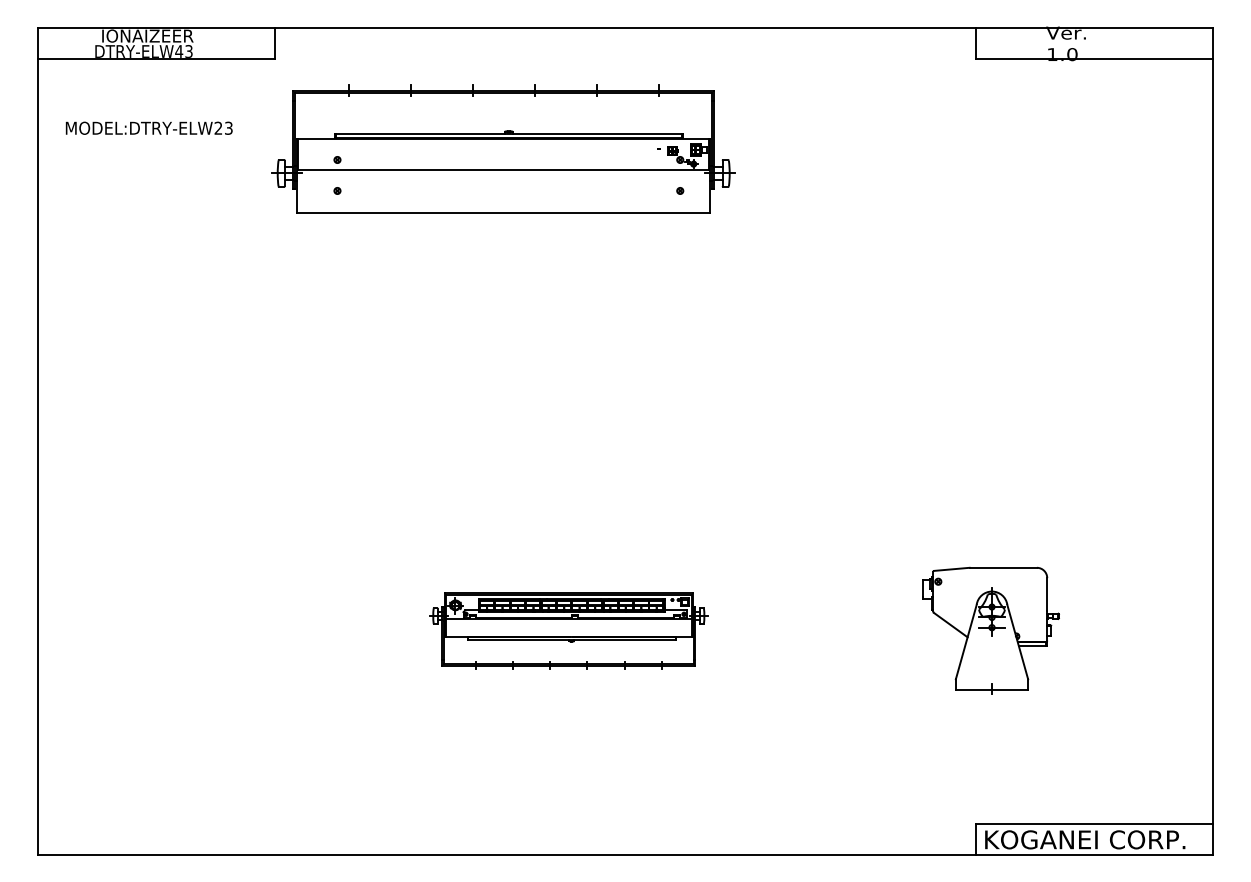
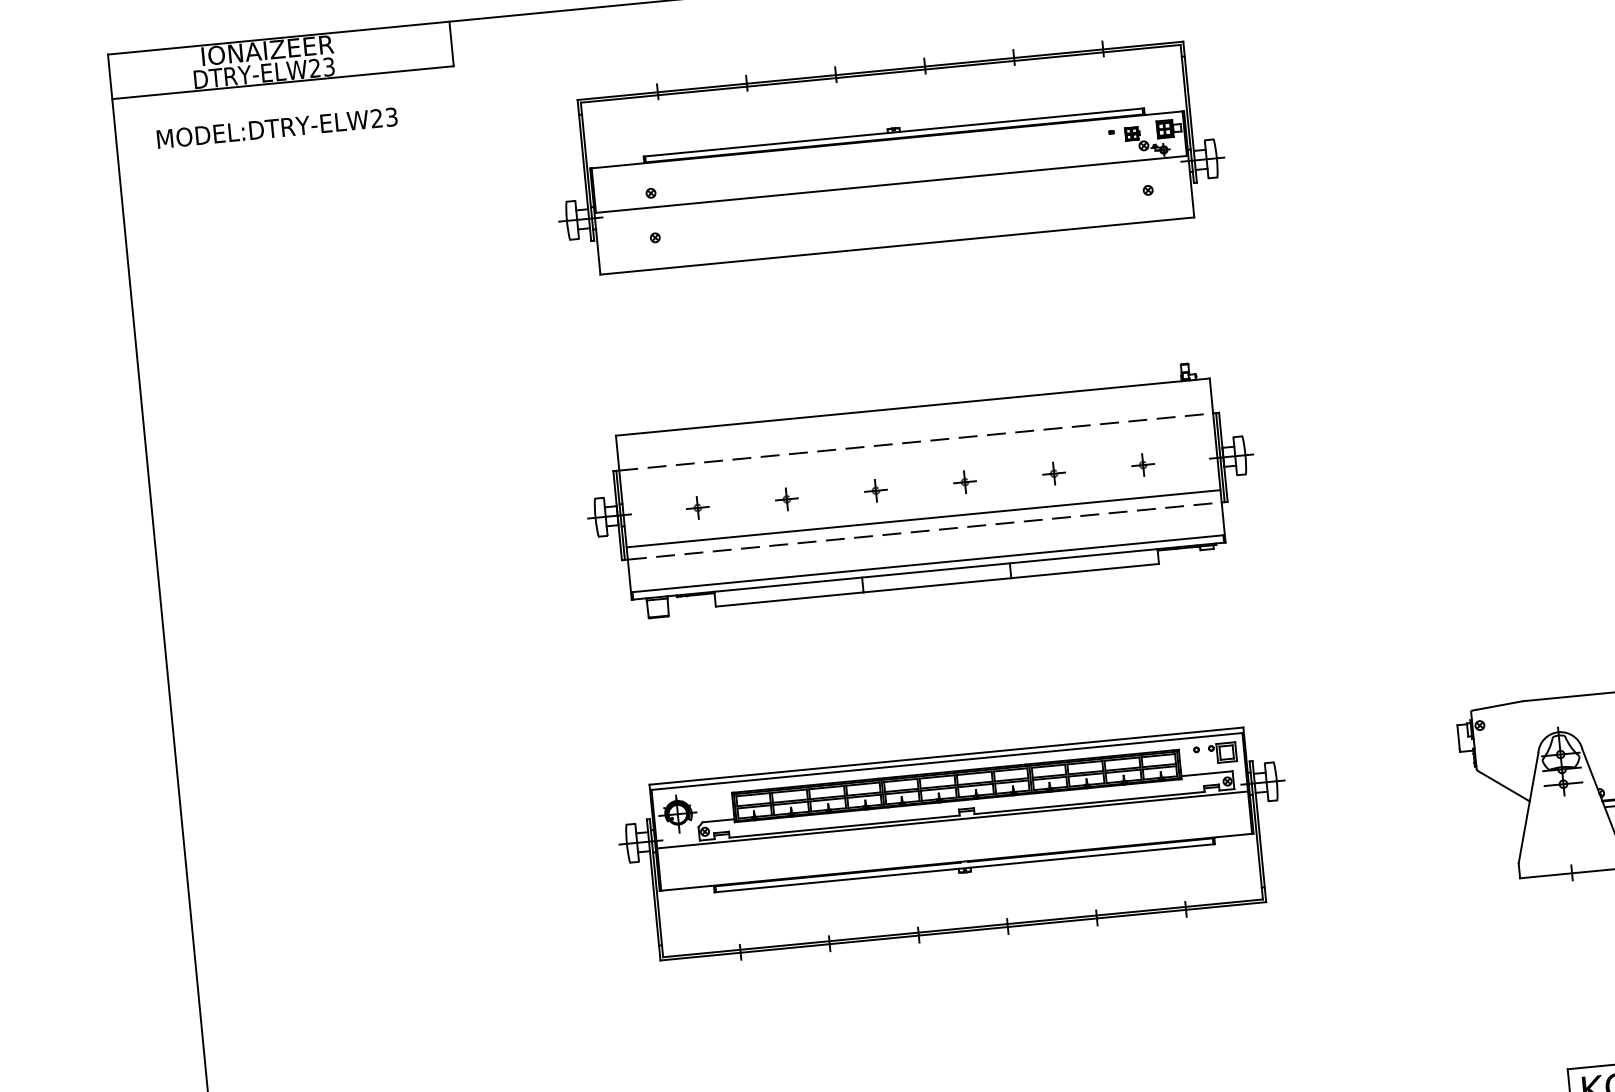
text: (179, 51) -> (315, 68), DTRY-ELW43 -> DTRY-ELW23
text: (148, 127) -> (276, 127), moved
part: (503, 148) -> (888, 153), moved
part: (568, 382) -> (920, 490), added
part: (568, 630) -> (954, 846), size x1.67

